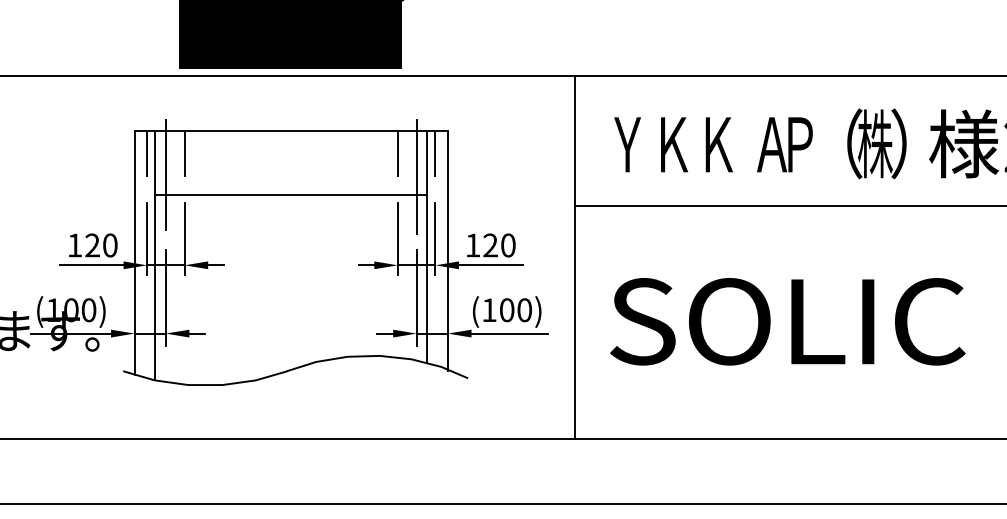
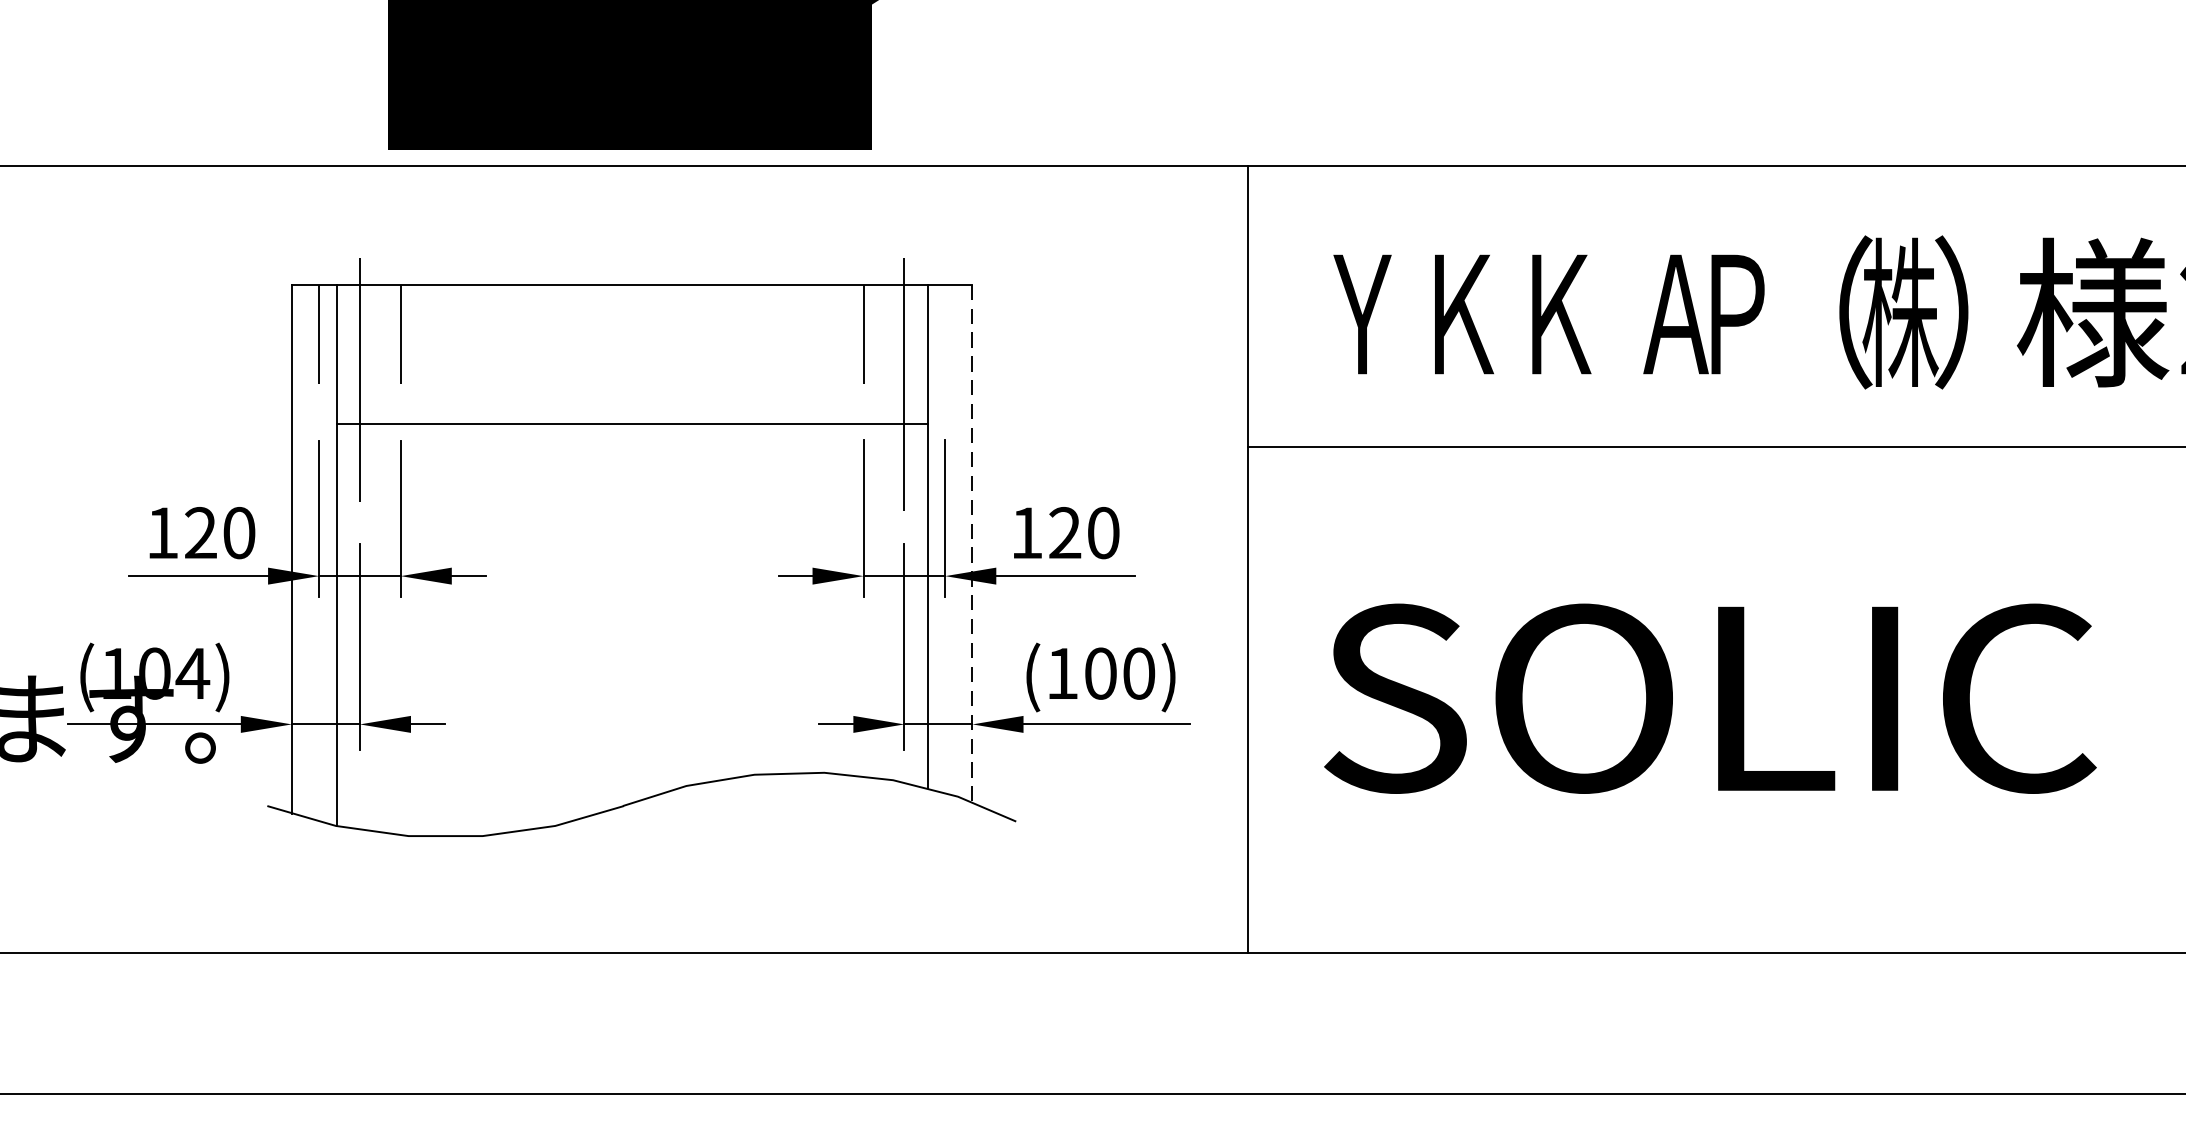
line: (435, 153) -> (945, 333), removed
line: (447, 251) -> (971, 546), solid -> dashed
text: (88, 310) -> (191, 674), (100) -> (104)

